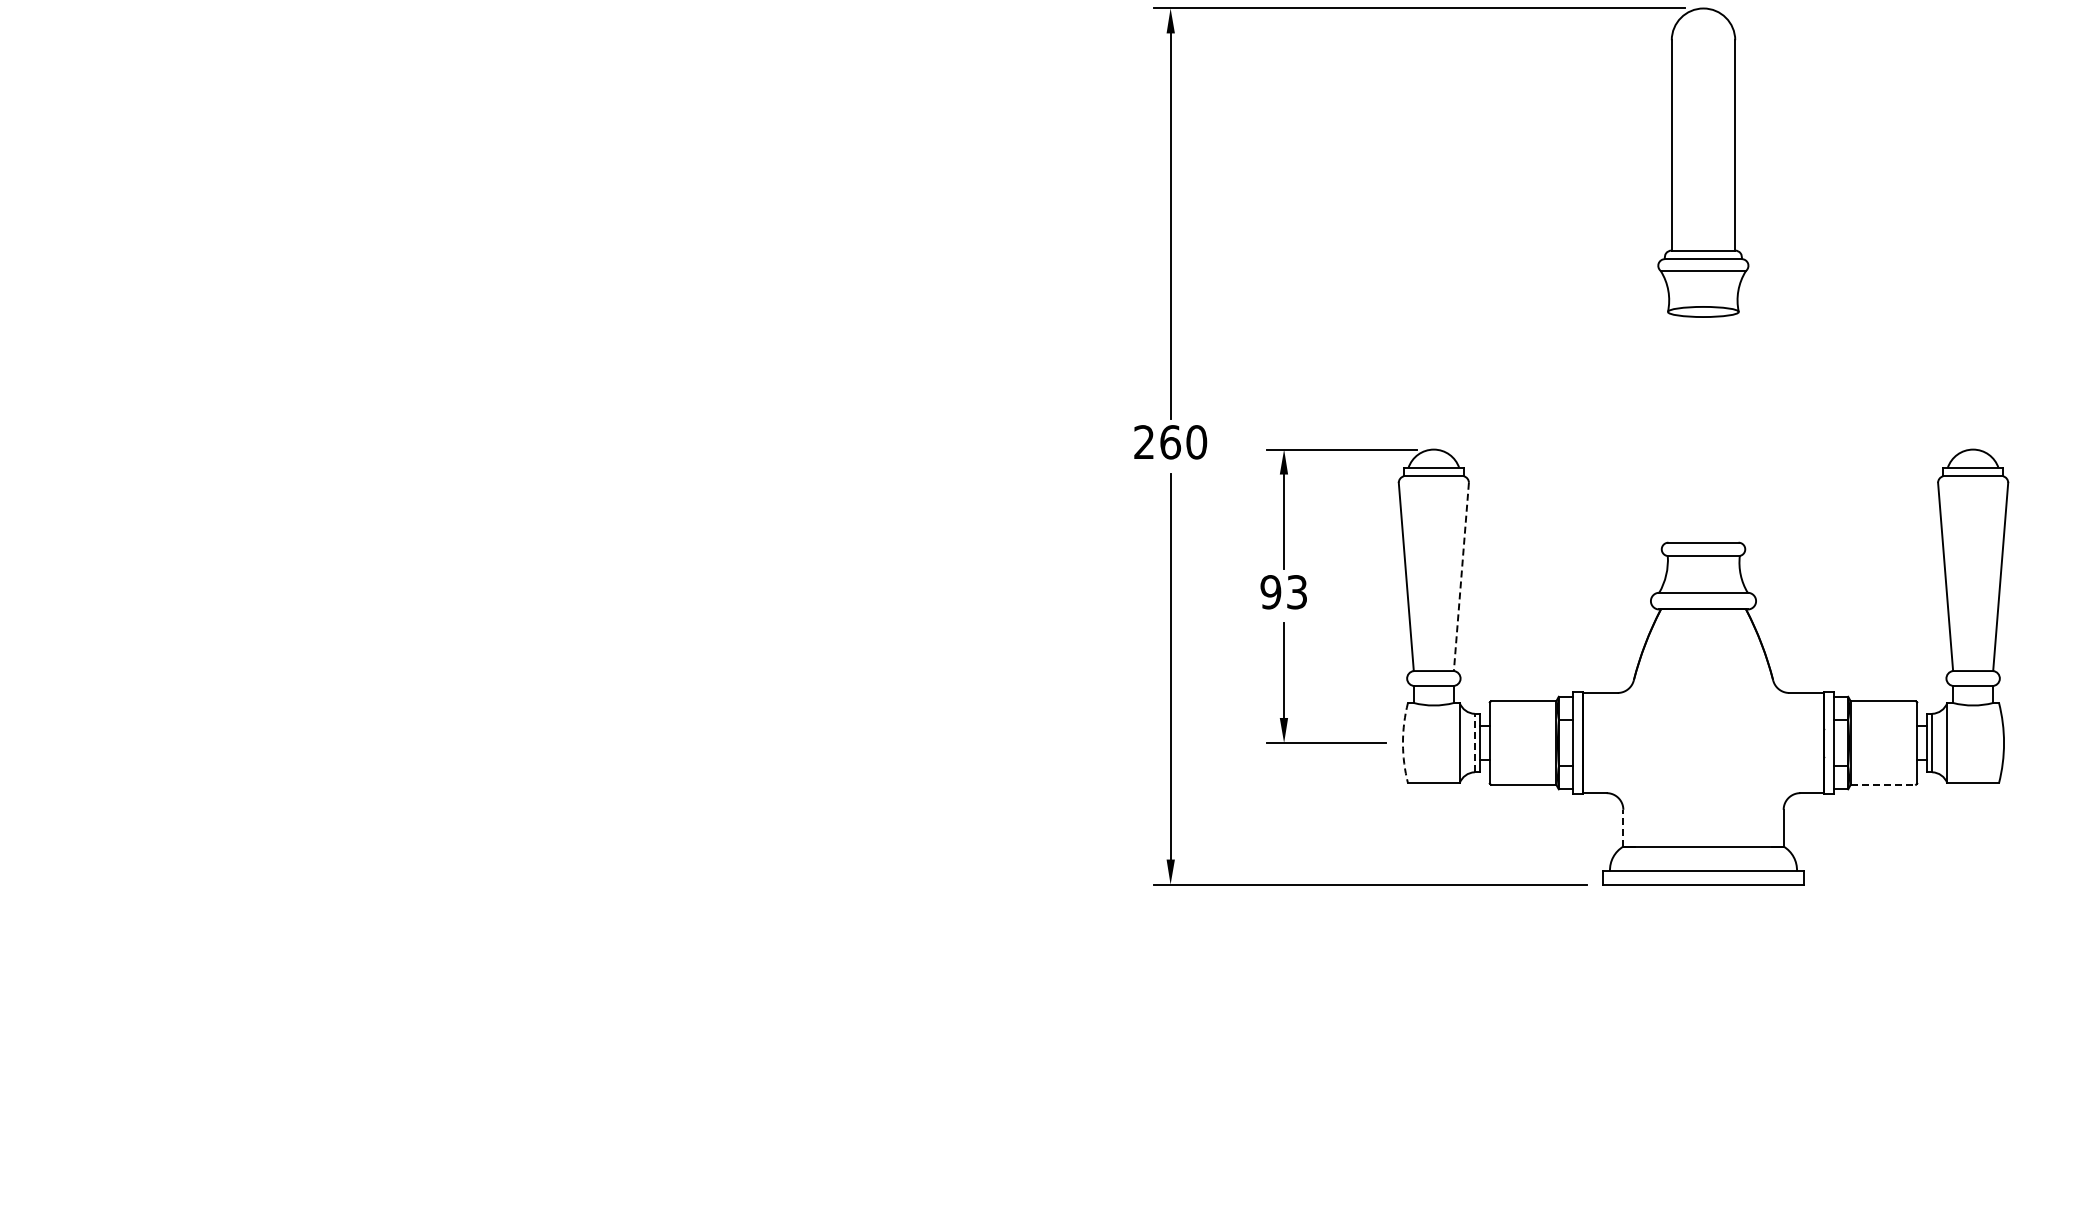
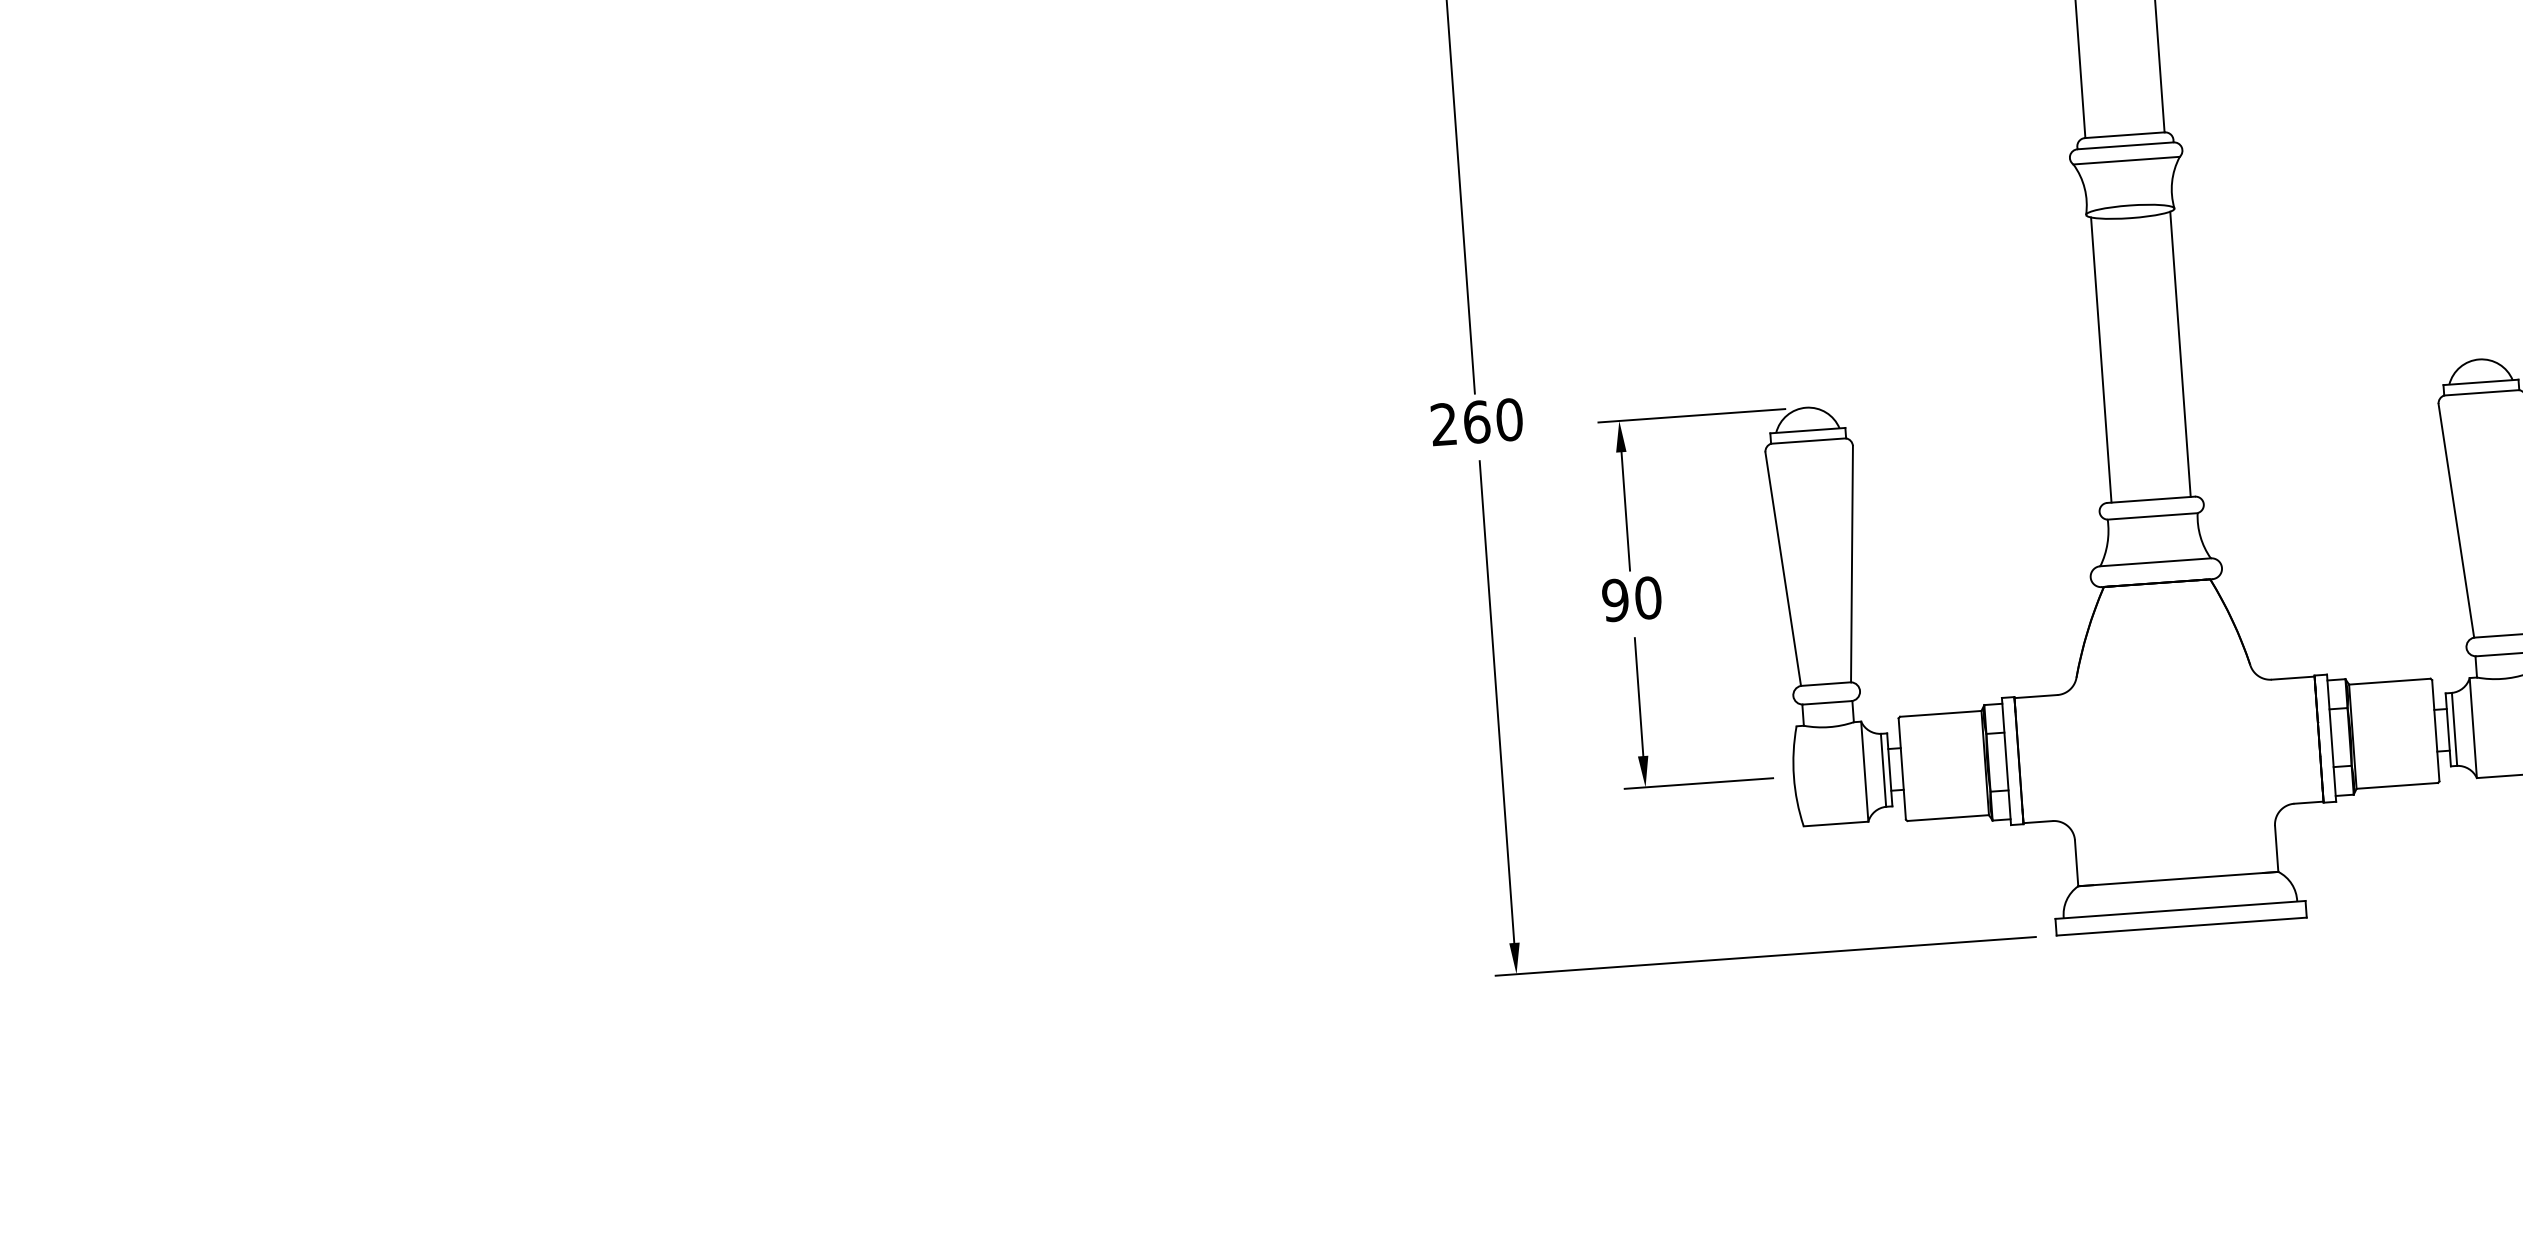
line: (1671, 428) -> (2100, 360), added
line: (1735, 428) -> (2180, 354), added
line: (1461, 577) -> (1852, 564), dashed -> solid
text: (1296, 592) -> (1647, 598), 93 -> 90
line: (1474, 742) -> (1883, 769), dashed -> solid
arc: (1402, 743) -> (1793, 777), dashed -> solid
line: (1883, 784) -> (2397, 785), dashed -> solid
line: (1623, 827) -> (2076, 862), dashed -> solid

